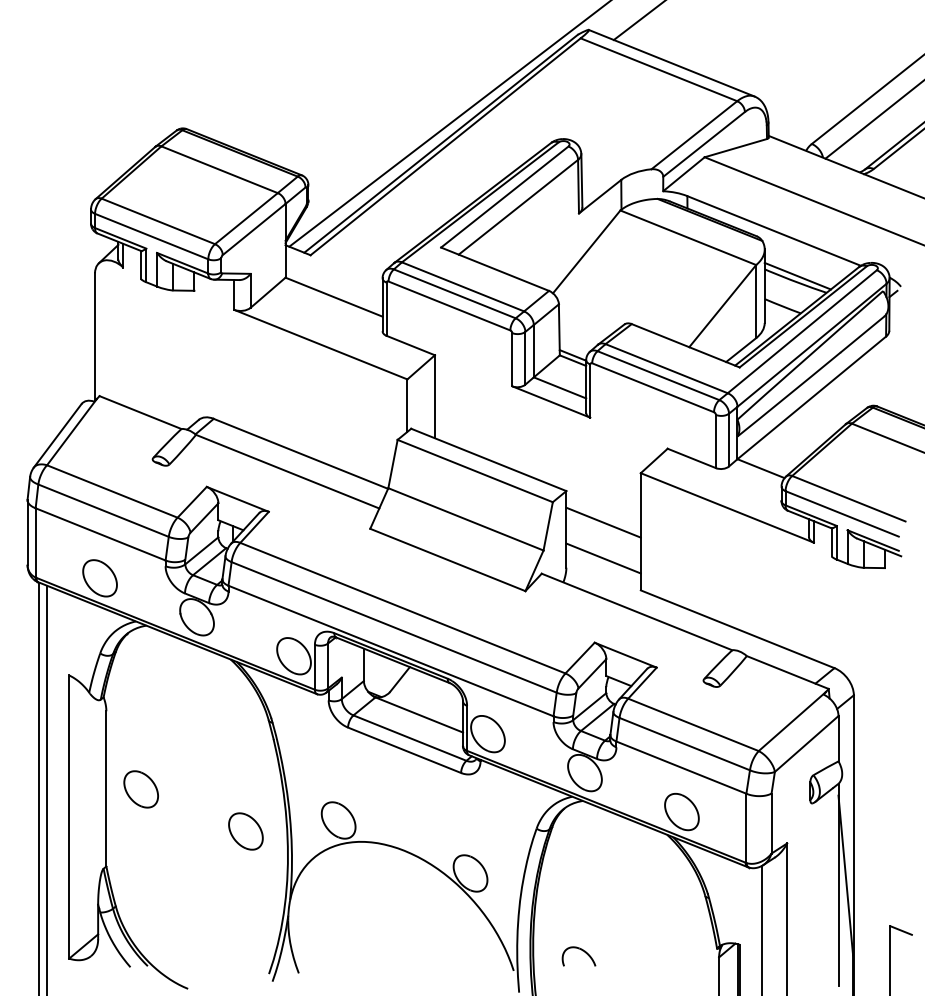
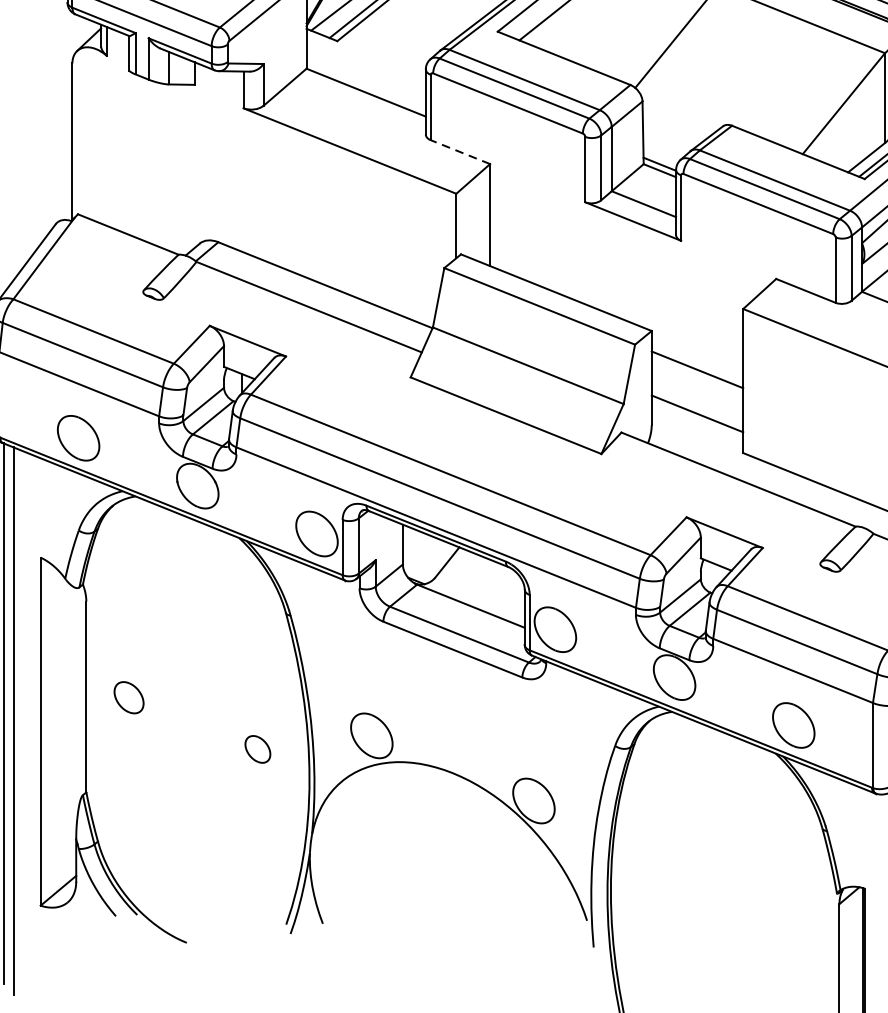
line: (410, 345) -> (460, 152), solid -> dashed
part: (140, 789) -> (128, 697), size x0.7
part: (245, 831) -> (257, 749), size x0.6
part: (582, 951) -> (671, 896), removed

